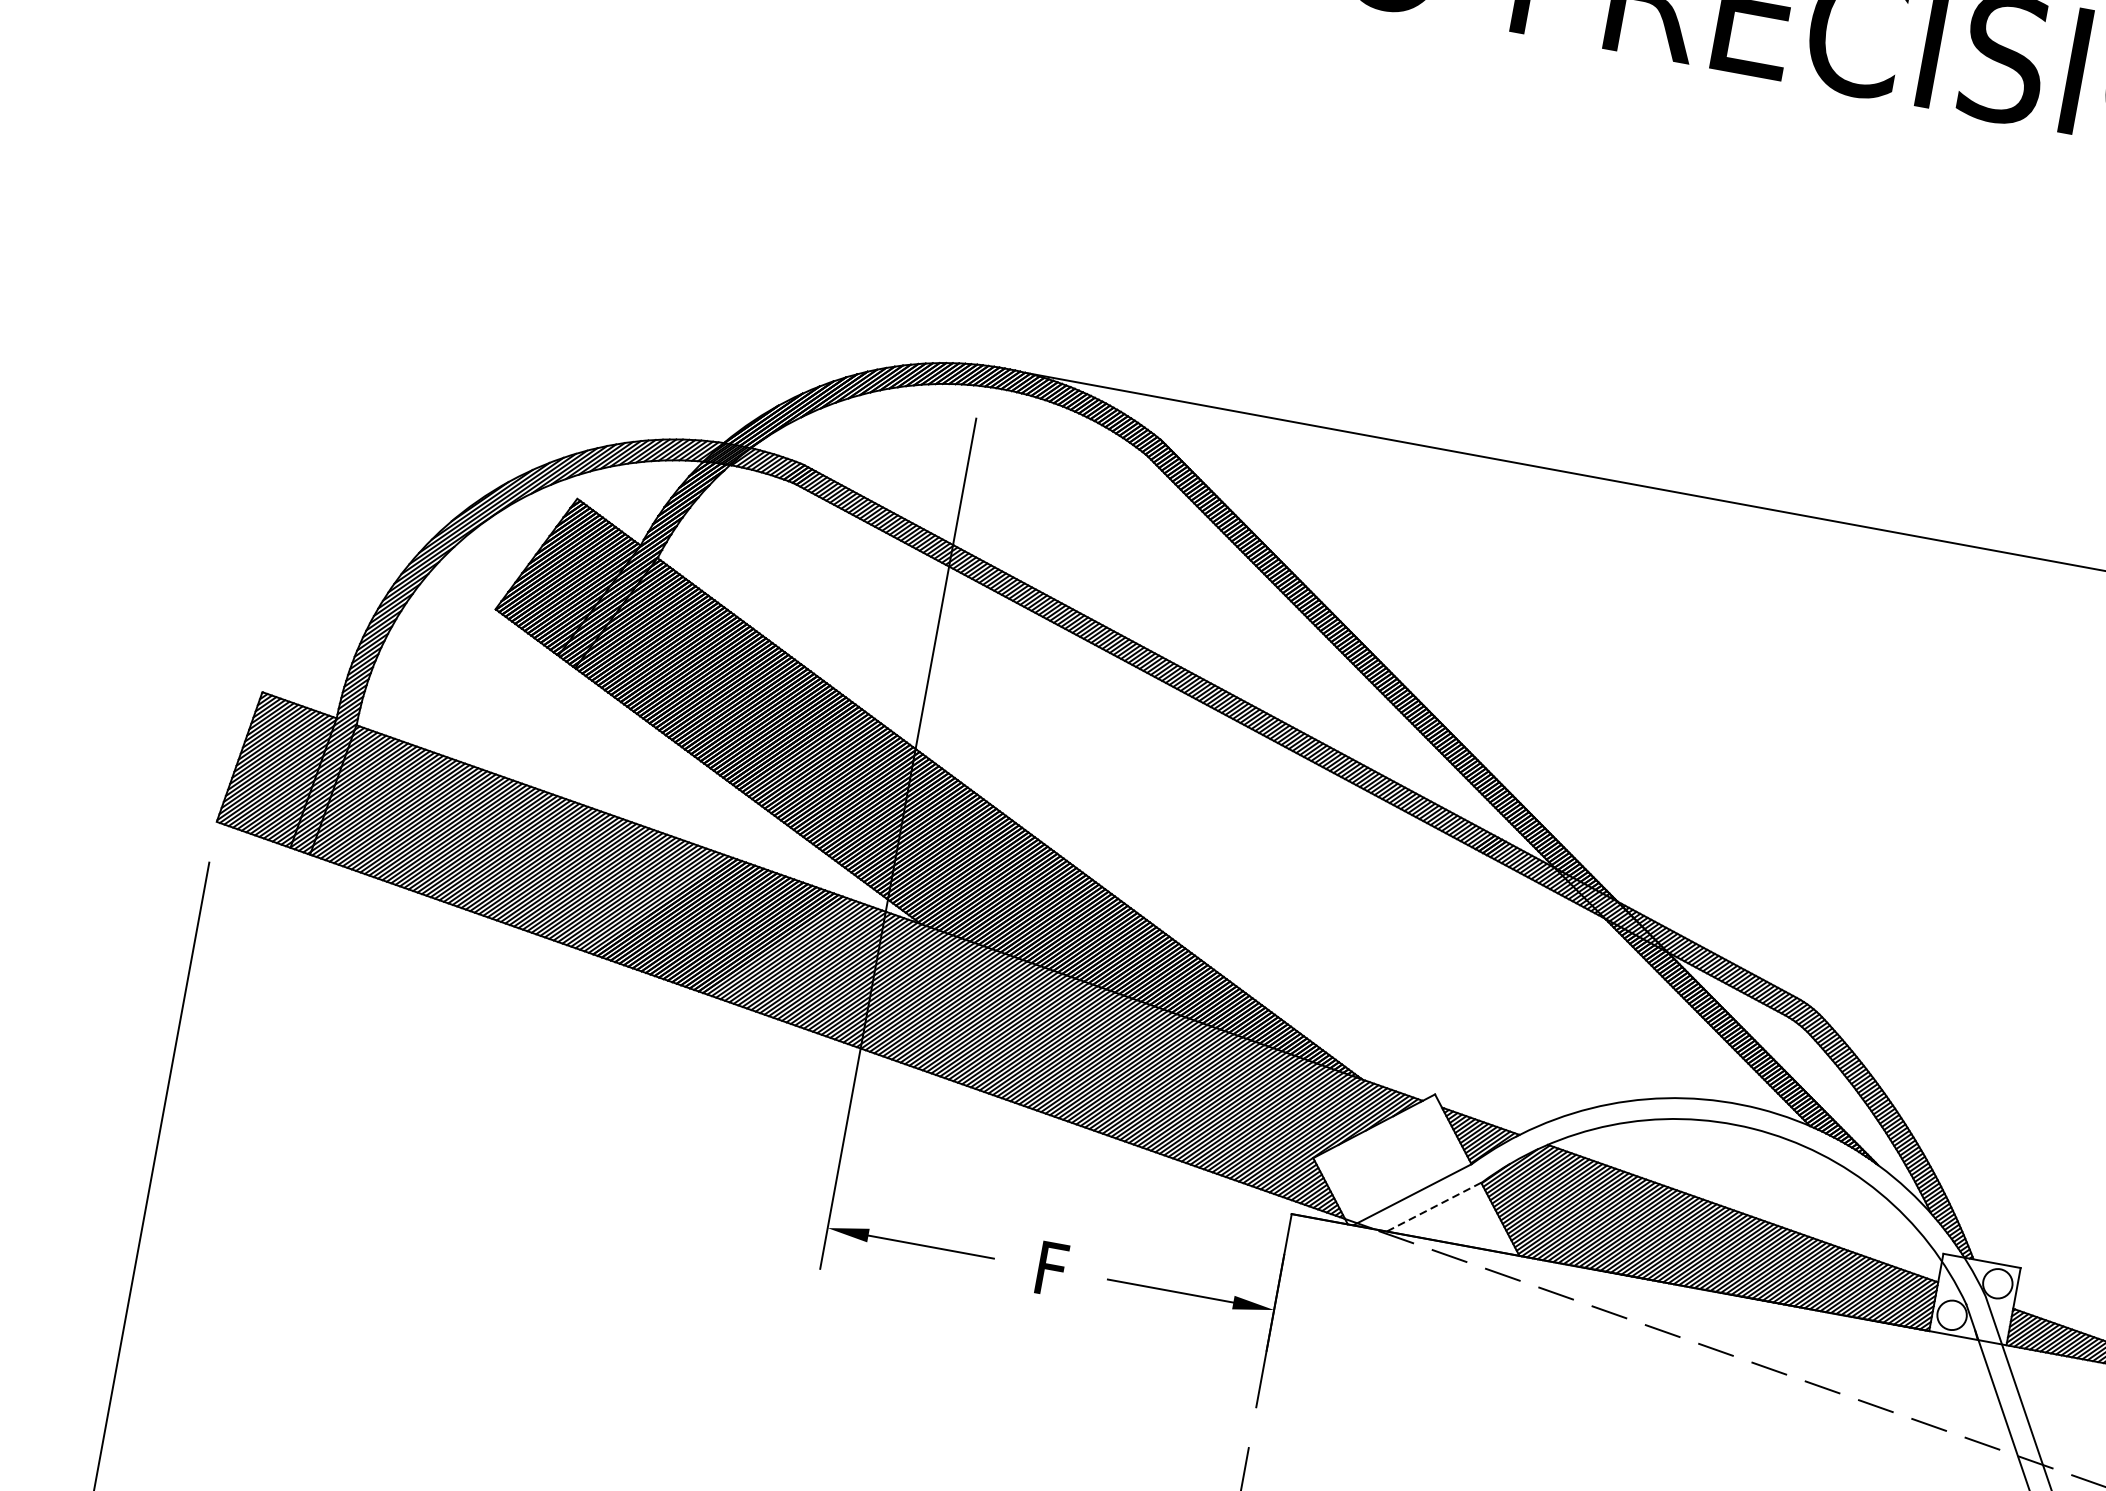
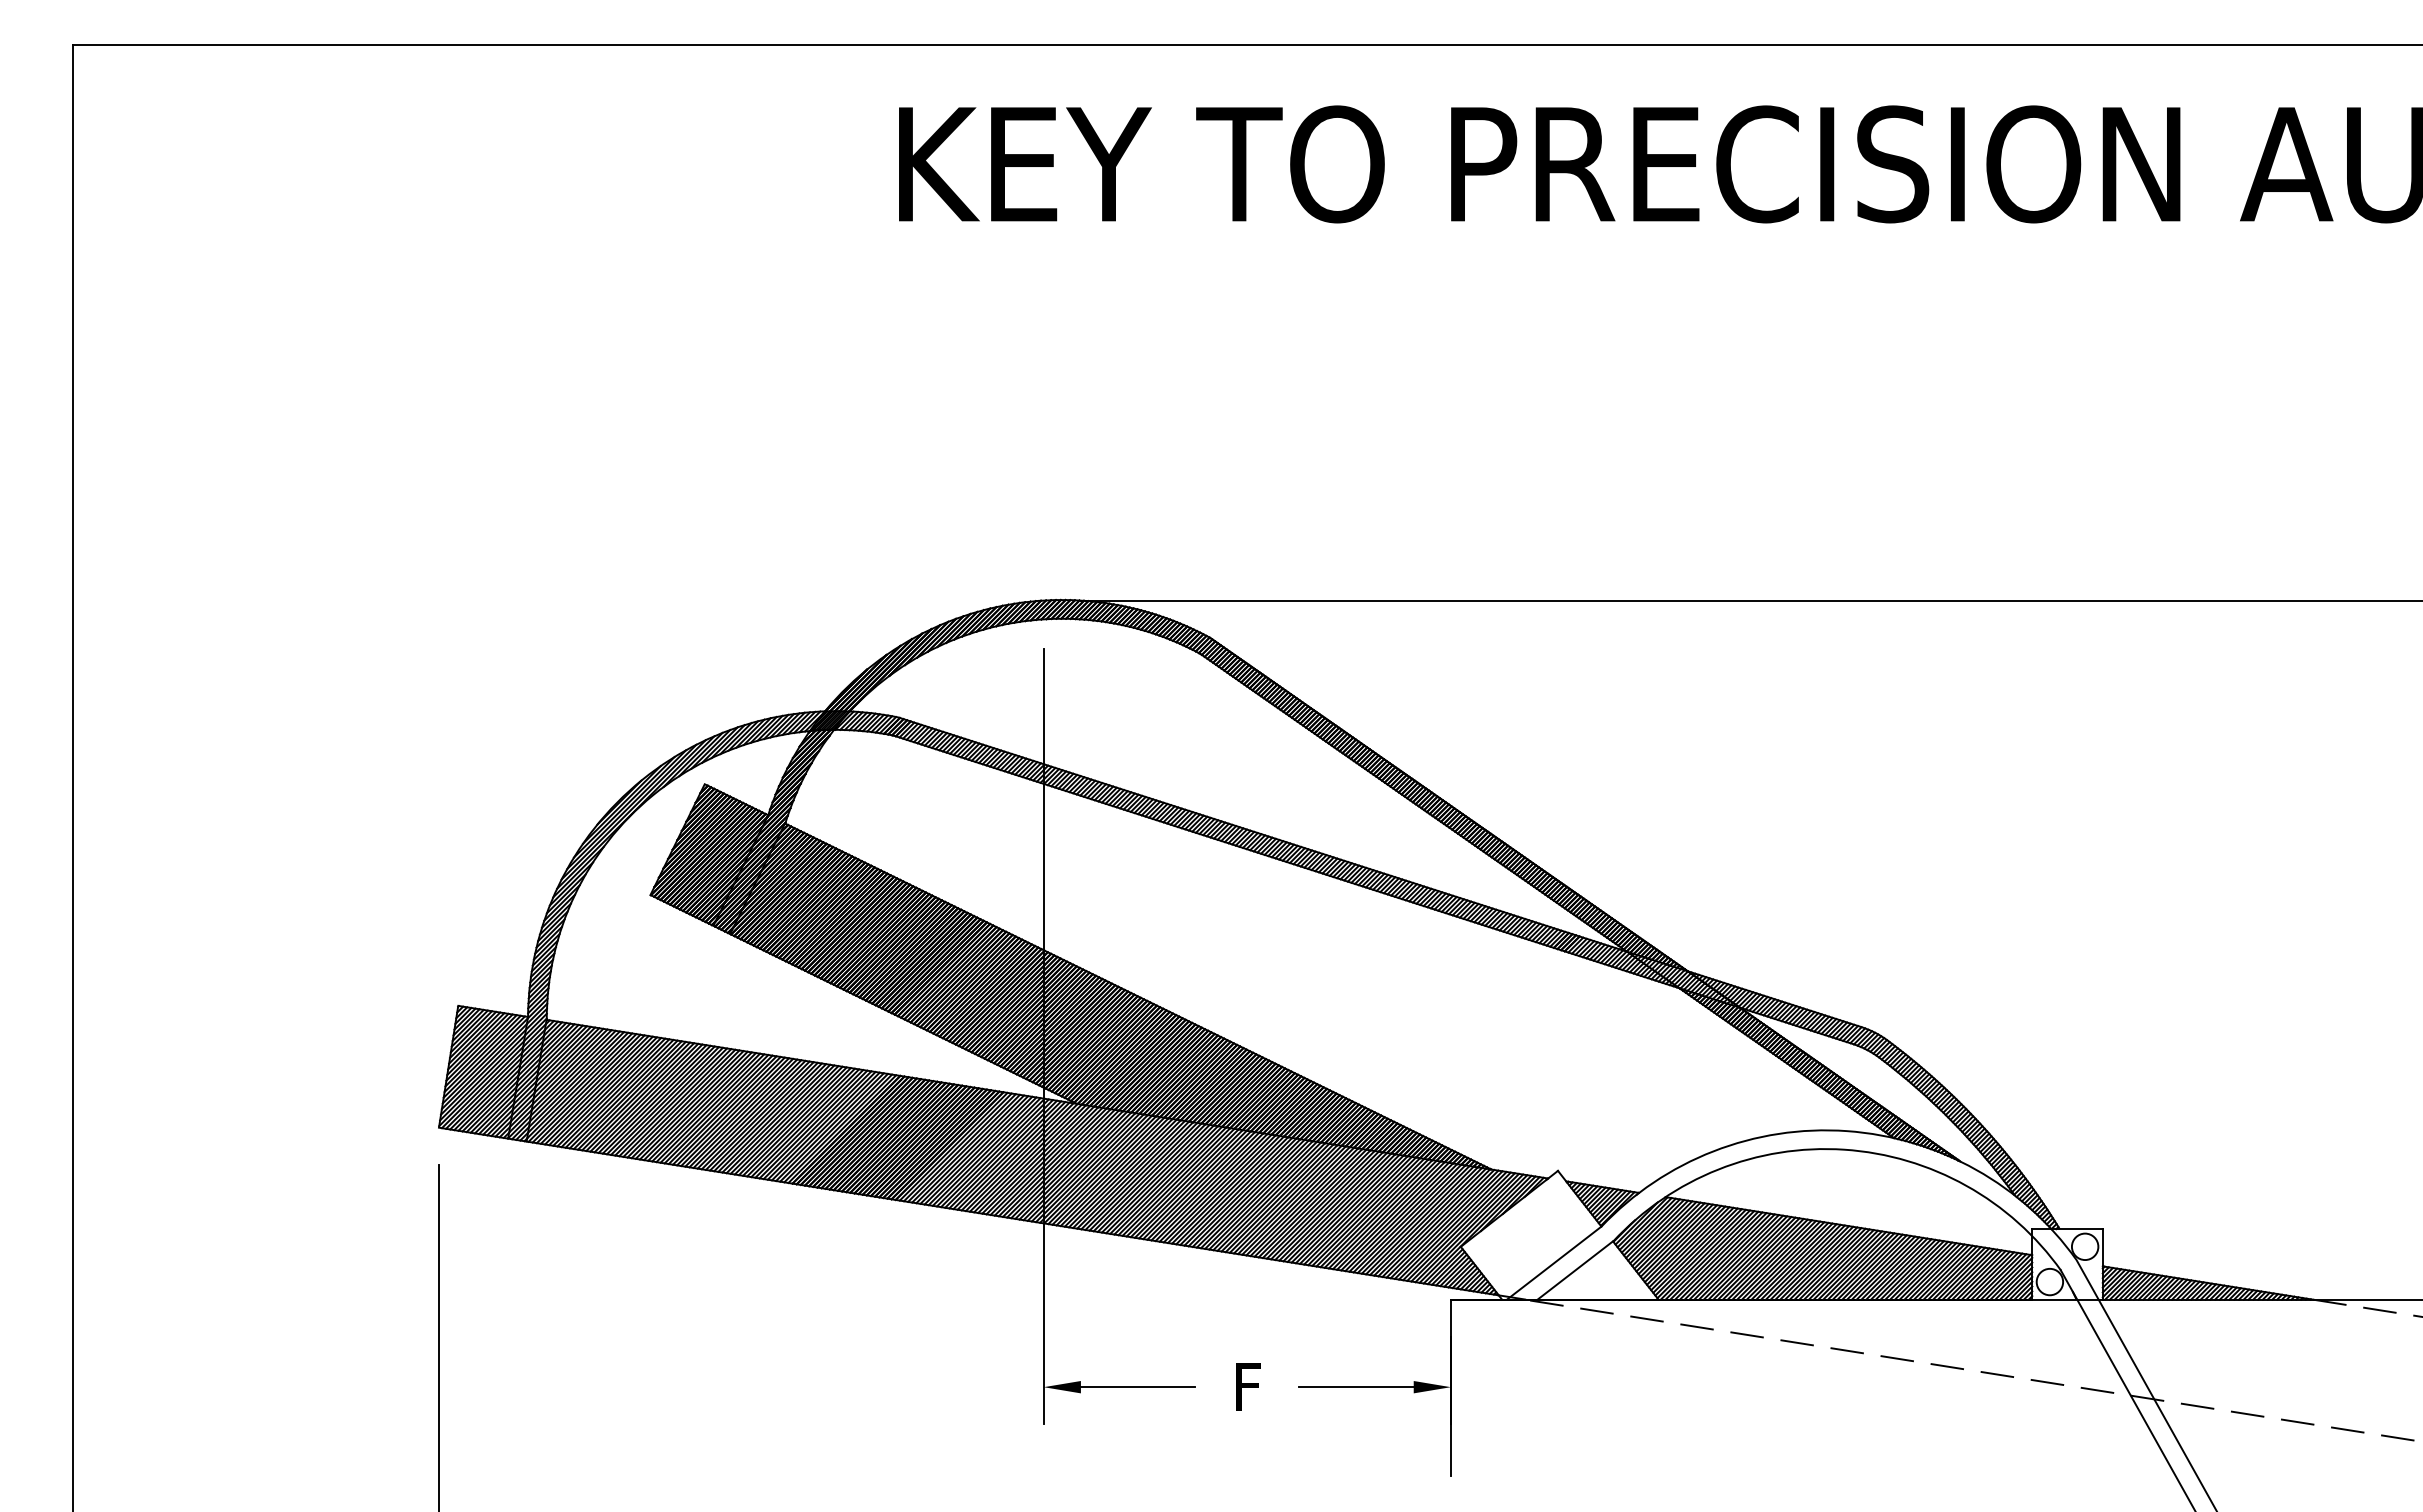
line: (1434, 1207) -> (1575, 1270), dashed -> solid

